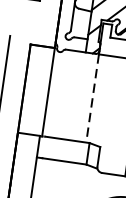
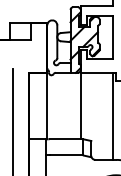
line: (92, 99) -> (80, 106), dashed -> solid

